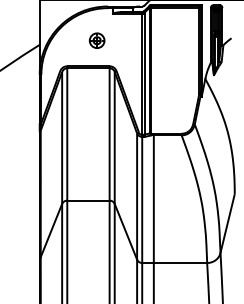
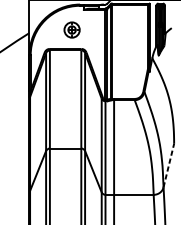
part: (96, 40) -> (71, 29), size x1.4
line: (227, 222) -> (168, 164), solid -> dashed

